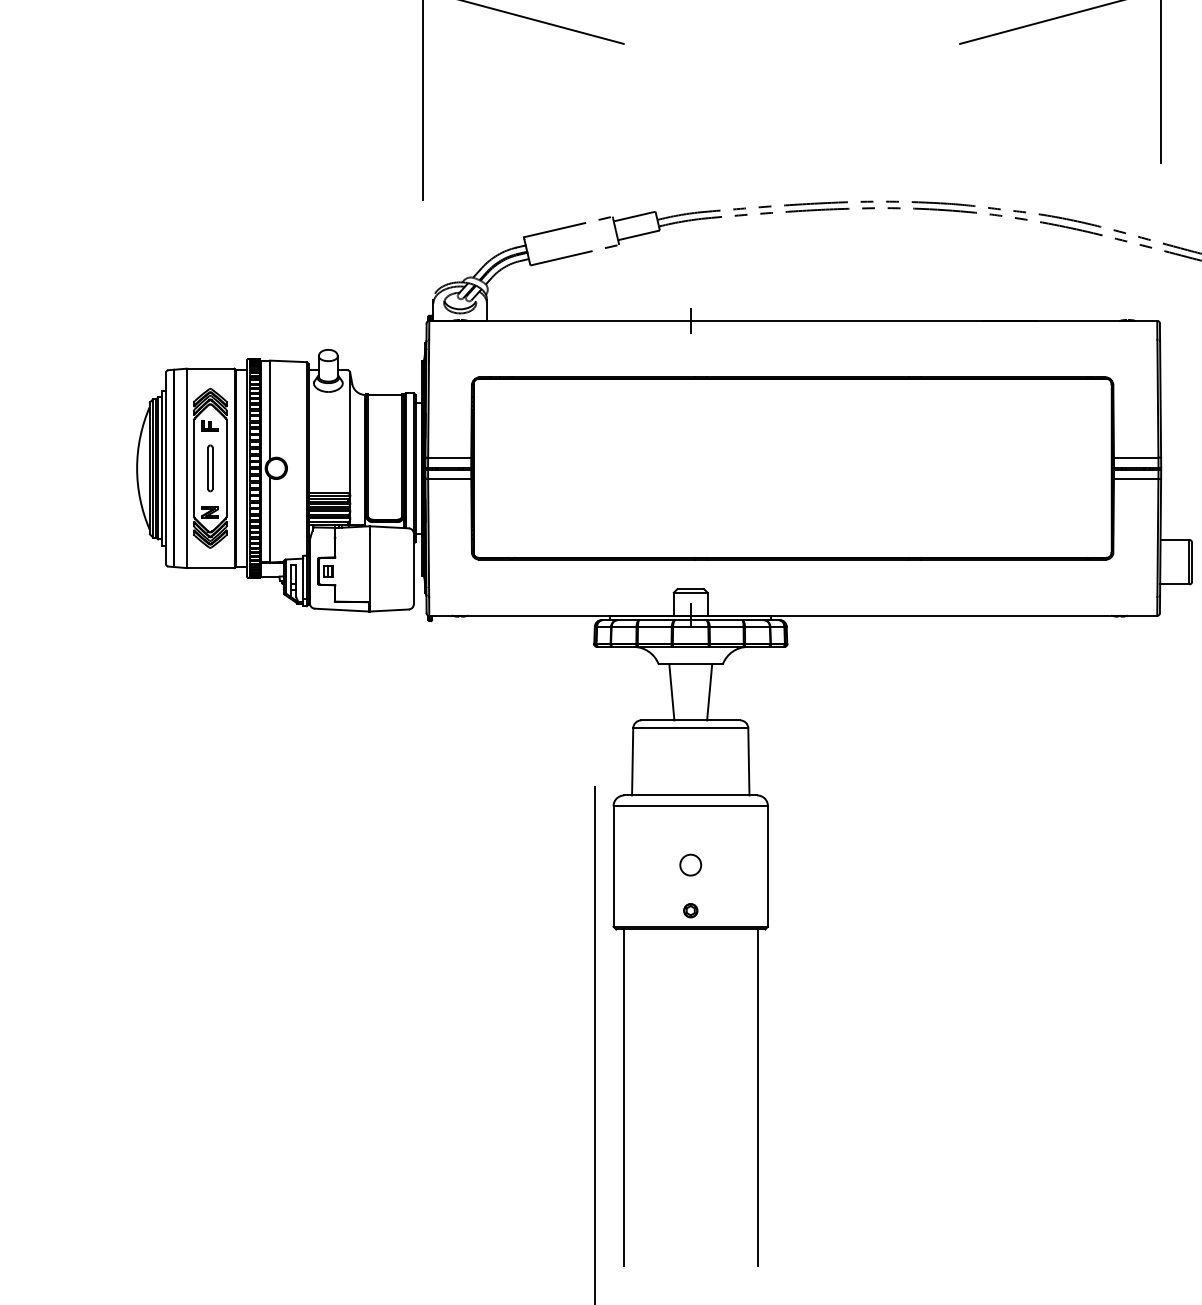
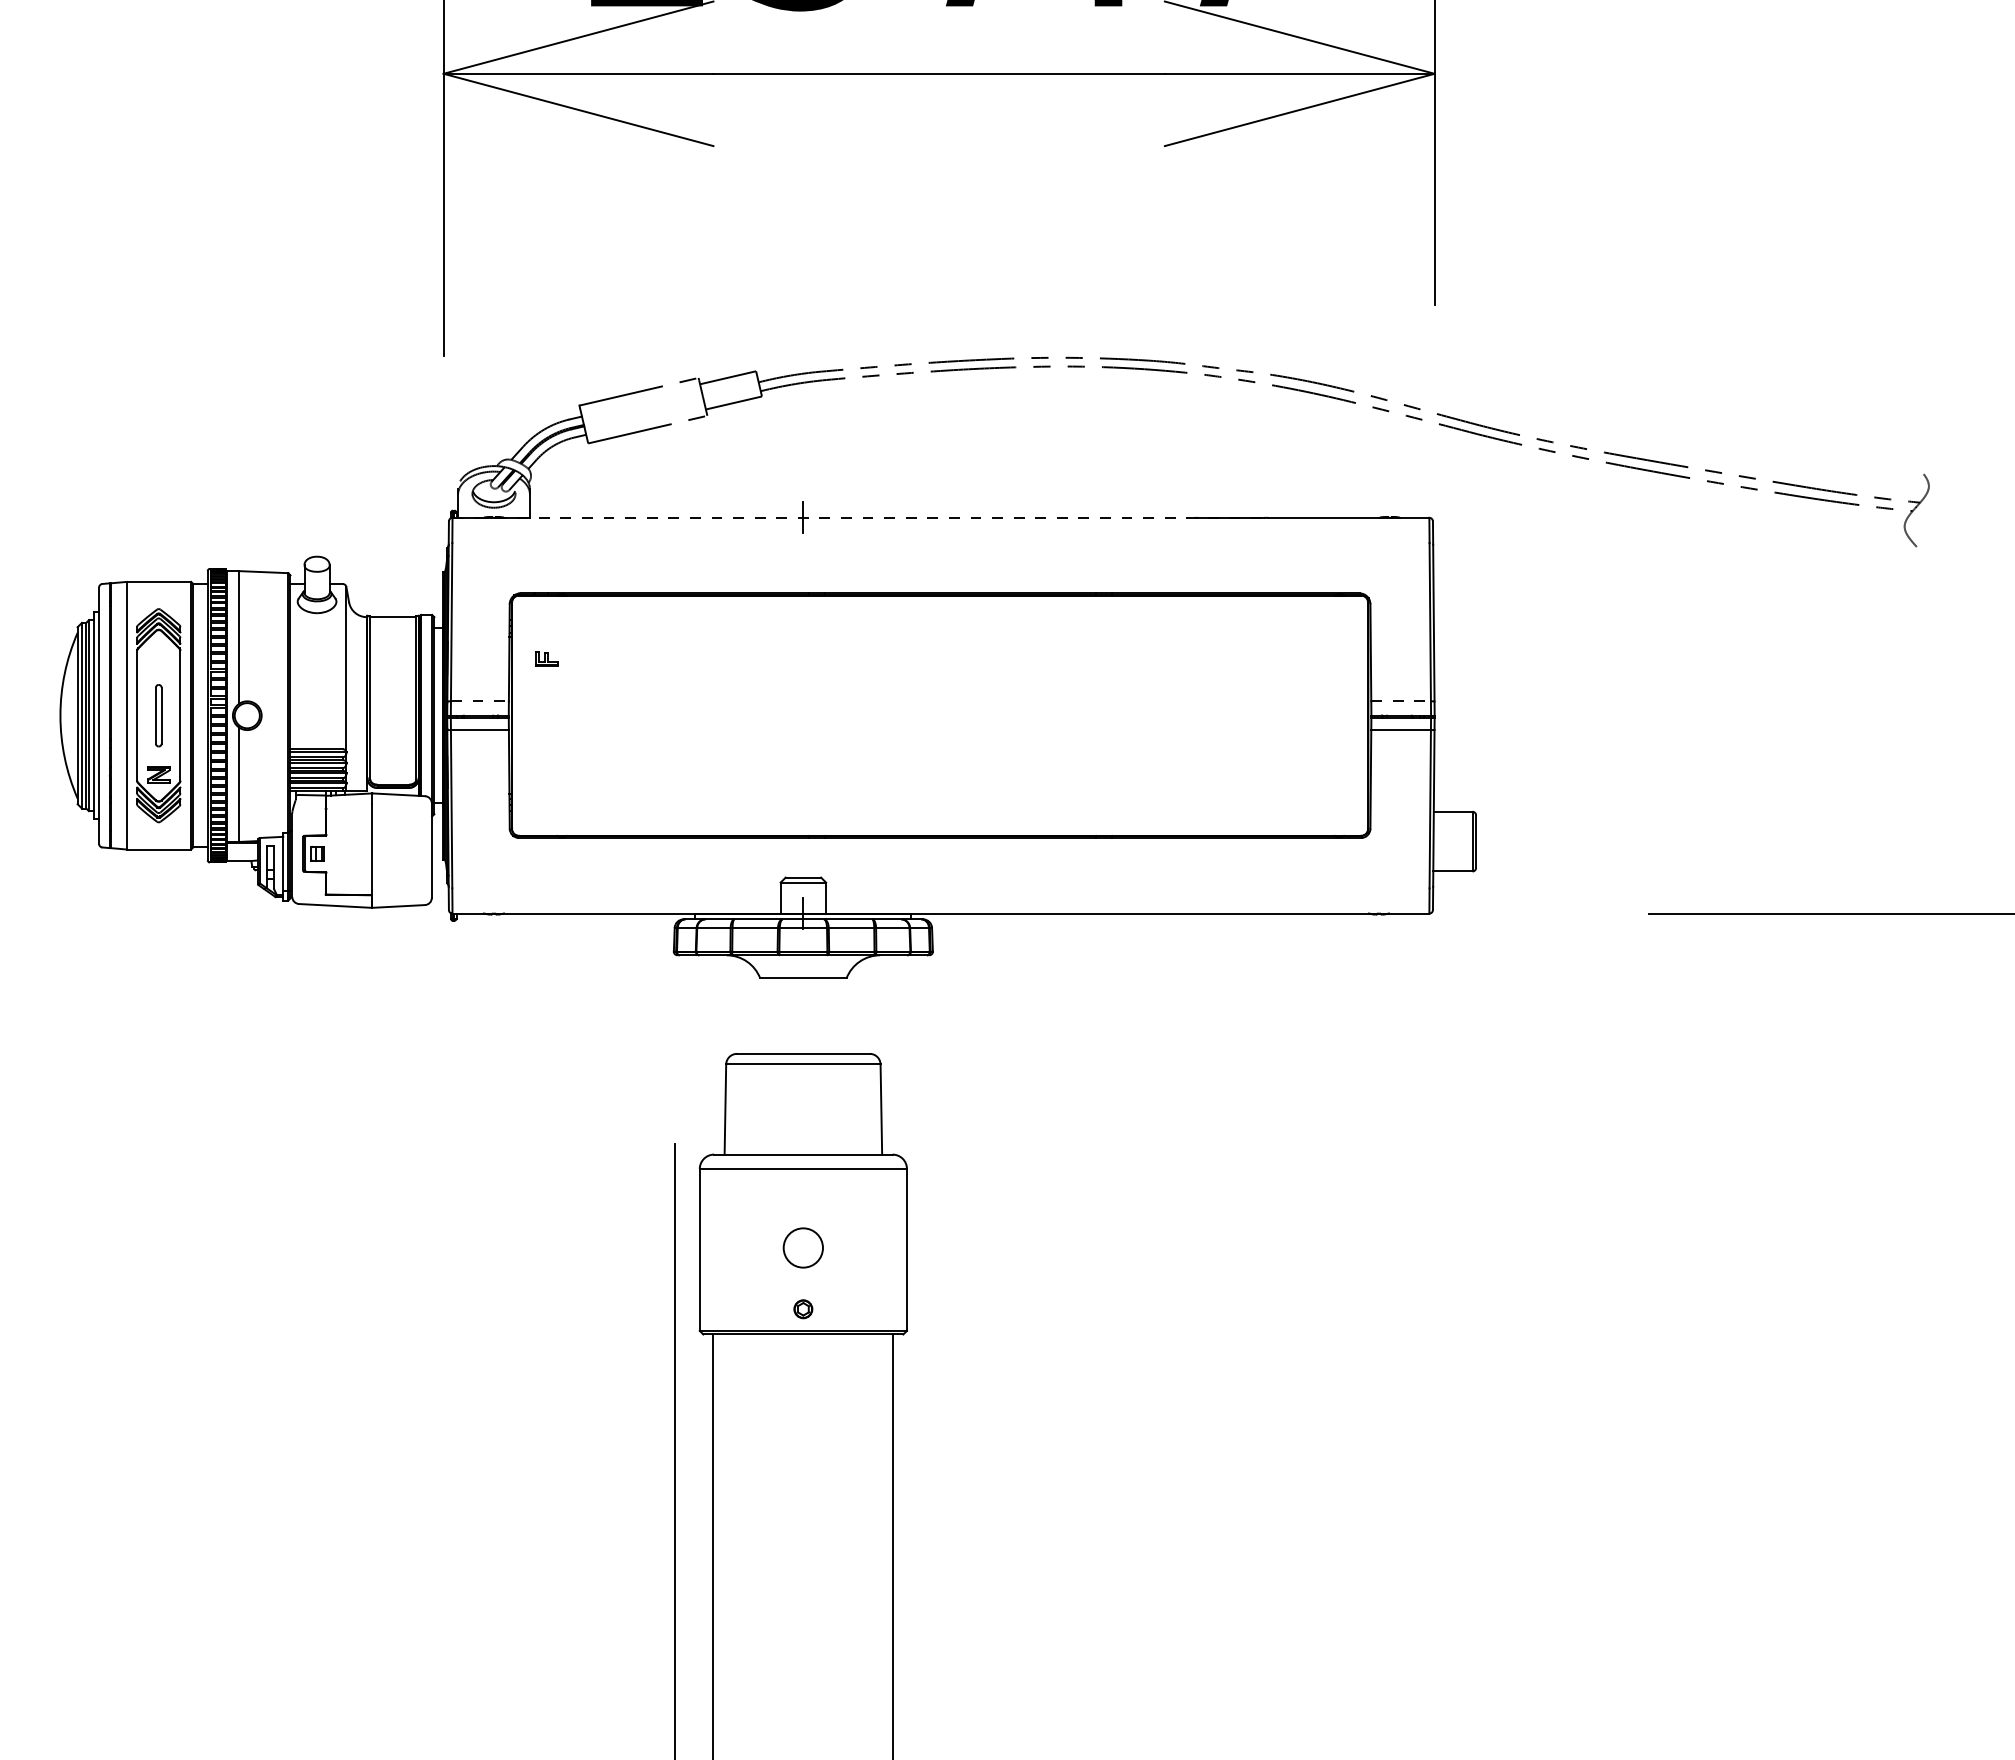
line: (733, 320) -> (860, 517), solid -> dashed
part: (210, 425) -> (546, 658), moved
line: (449, 457) -> (479, 701), solid -> dashed
line: (1136, 457) -> (1401, 701), solid -> dashed
line: (671, 691) -> (777, 1015), removed
line: (709, 691) -> (828, 1015), removed
circle: (690, 865) -> (803, 1248), size x1.4

